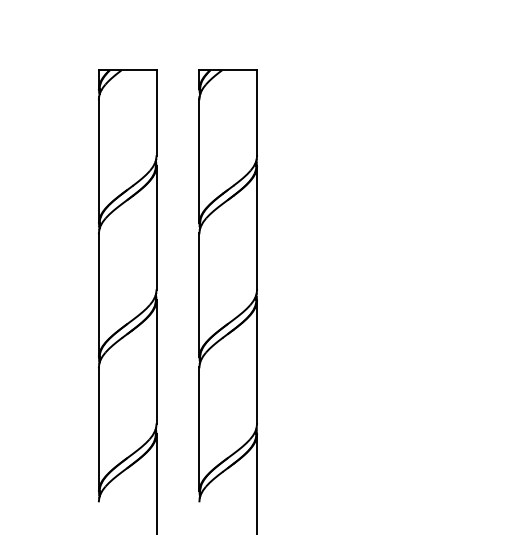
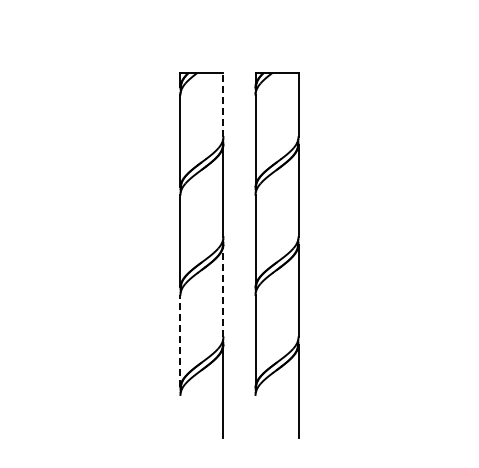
line: (156, 112) -> (223, 104), solid -> dashed
line: (156, 361) -> (223, 290), solid -> dashed
line: (99, 428) -> (180, 340), solid -> dashed

